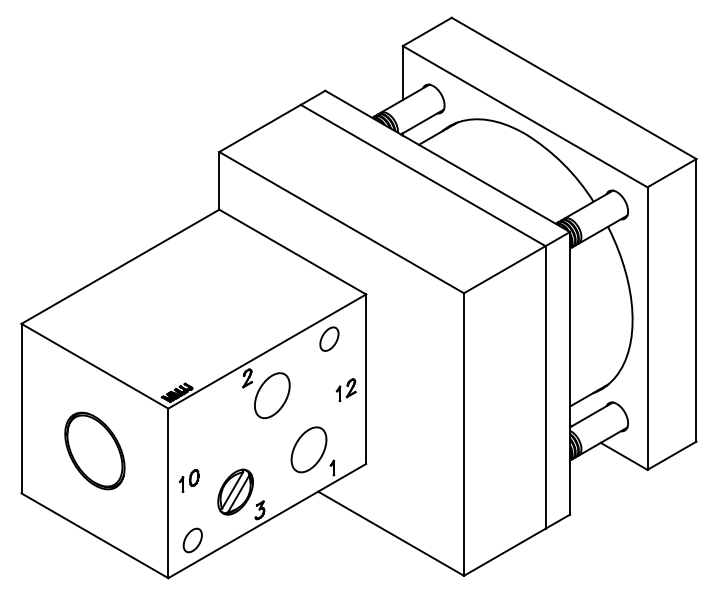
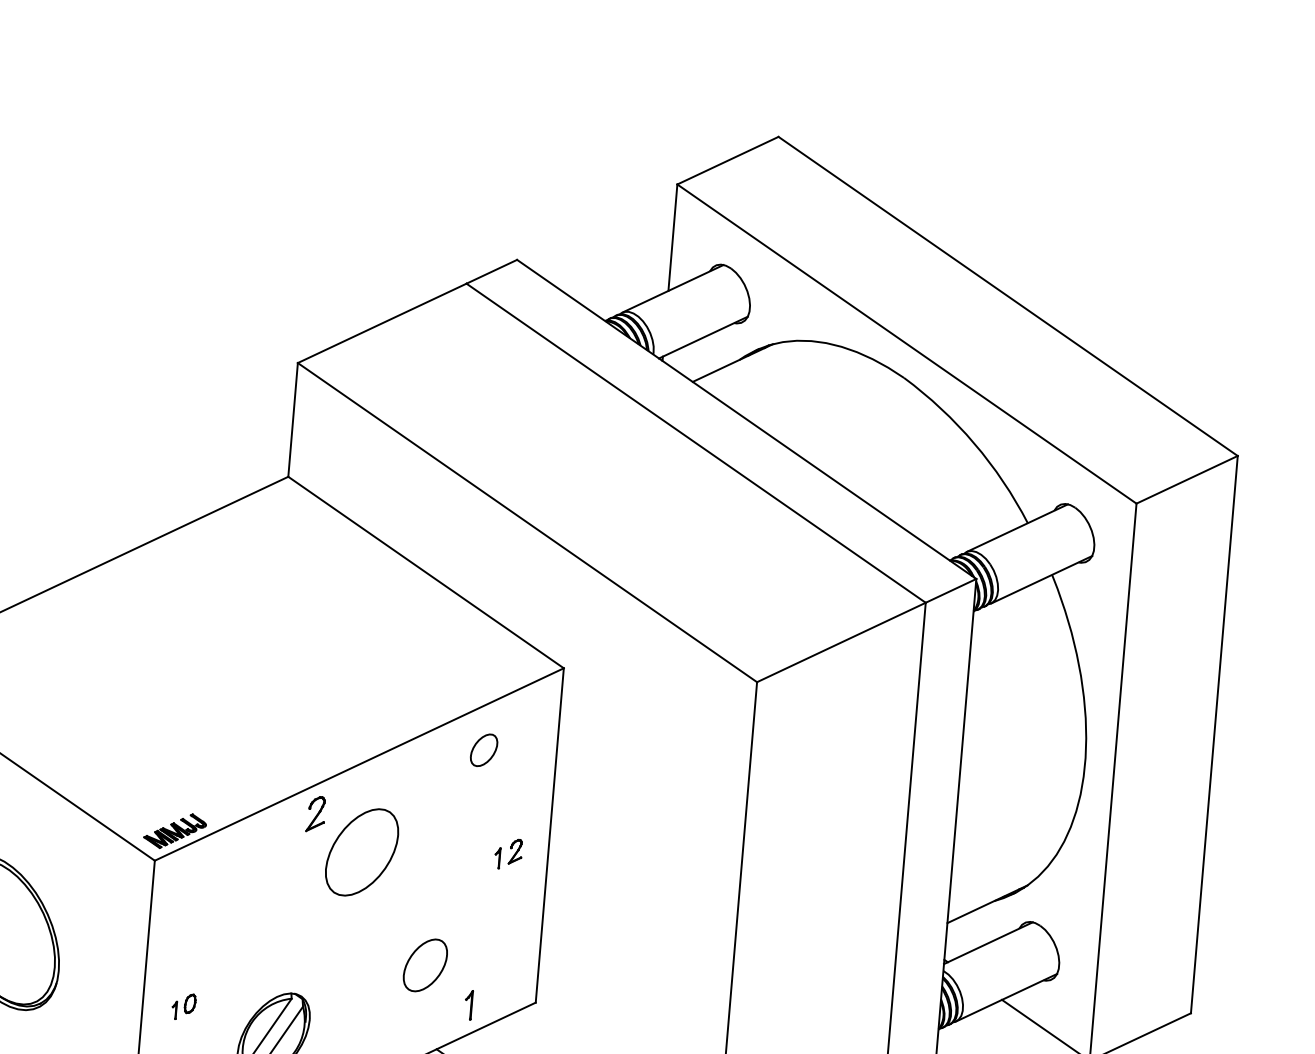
part: (329, 338) -> (484, 749), size x0.7
part: (345, 390) -> (507, 854), size x0.7
part: (308, 449) -> (424, 964), size x0.6
part: (188, 480) -> (182, 1005), size x0.6

